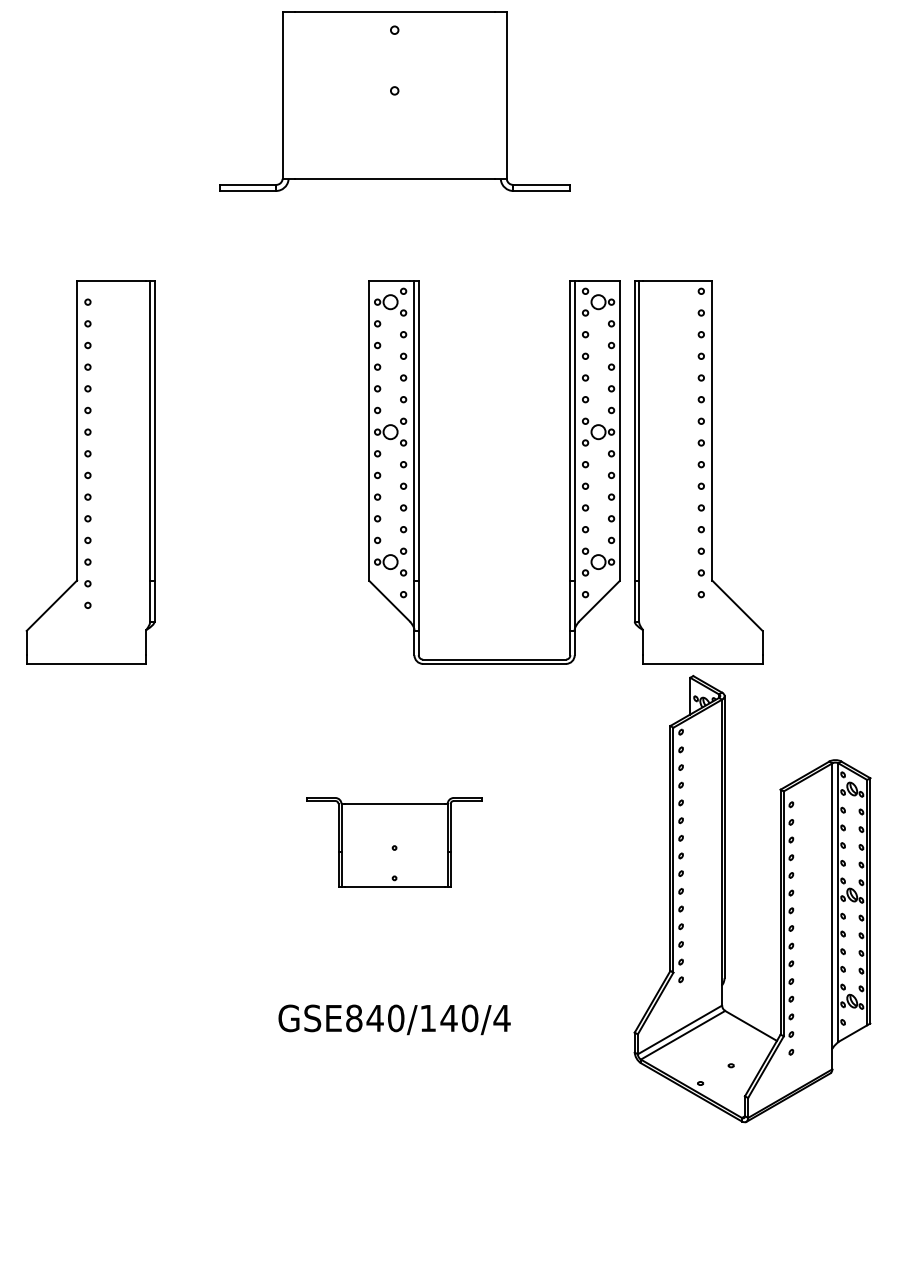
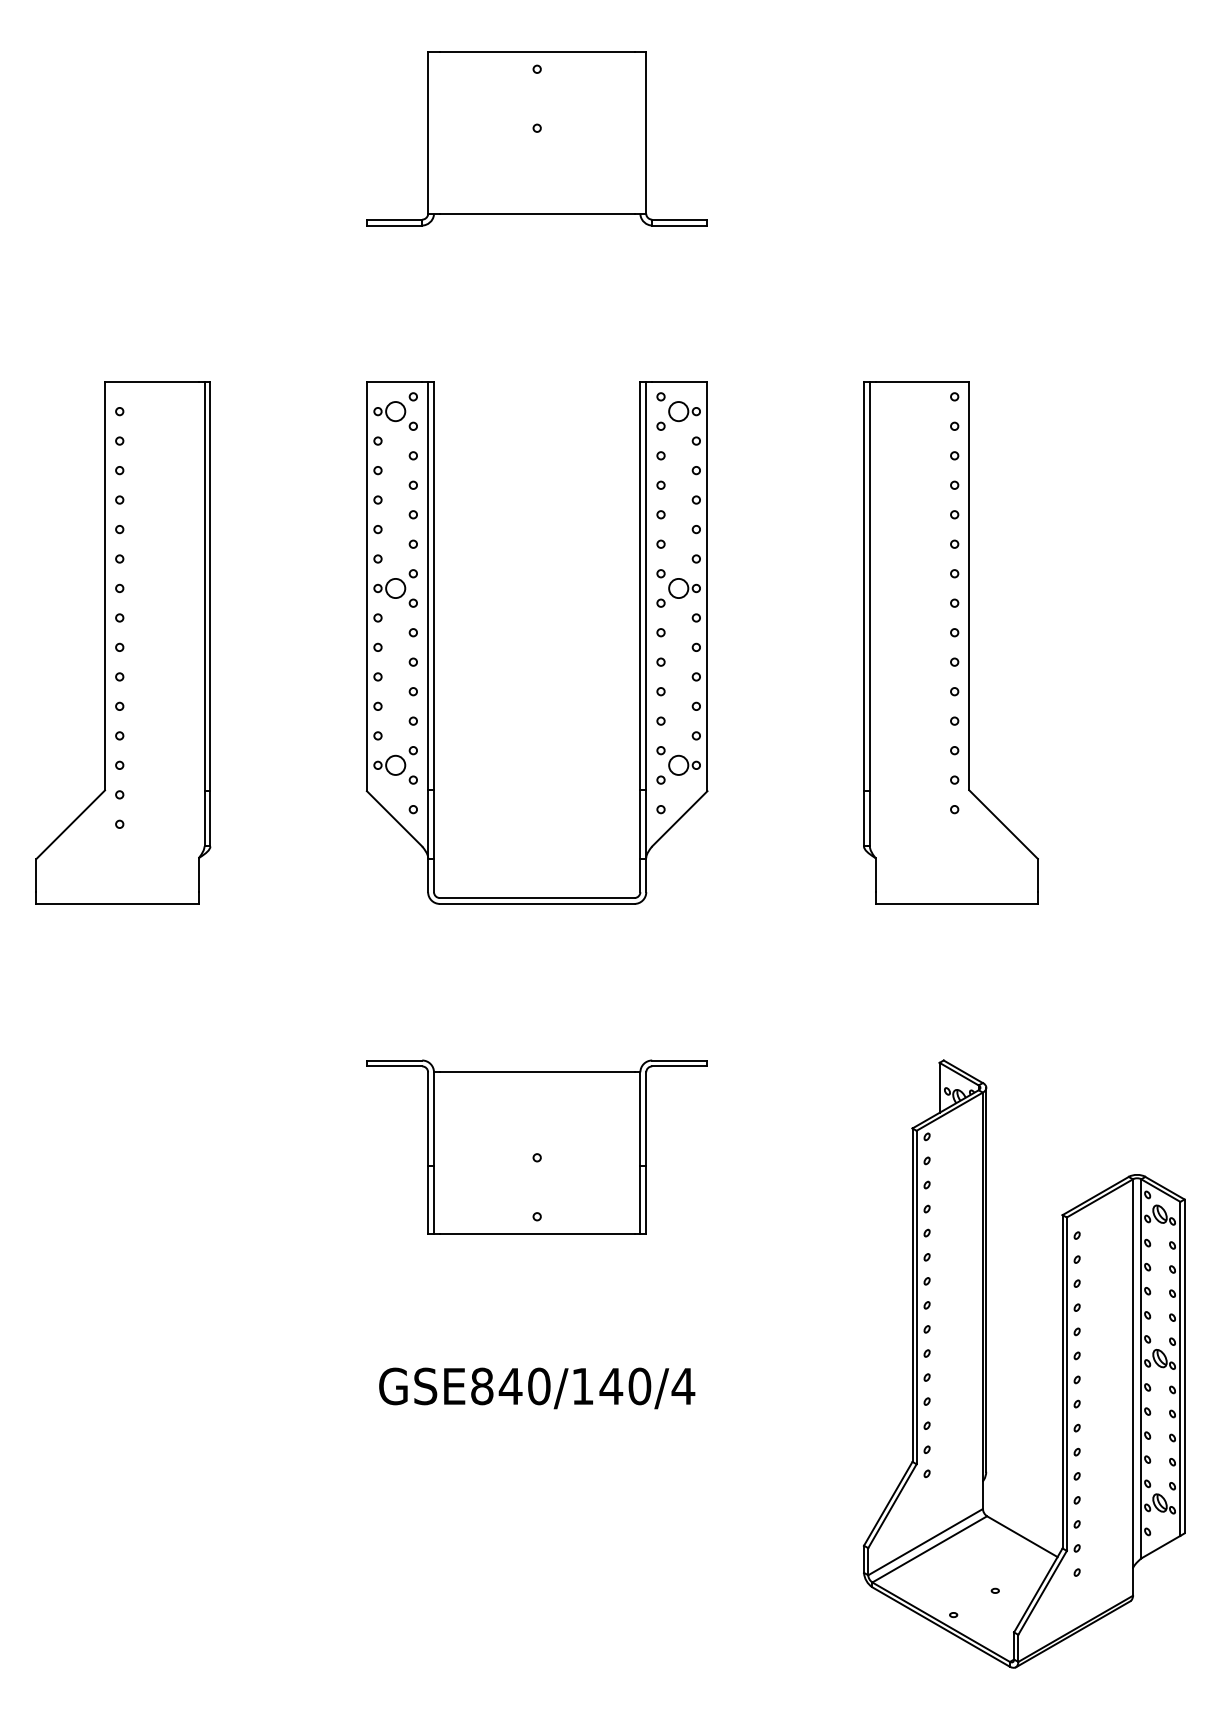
part: (394, 101) -> (536, 138), size x0.71
part: (419, 471) -> (434, 642), moved
part: (394, 842) -> (536, 1146), size x1.43
part: (724, 898) -> (986, 1363), moved

